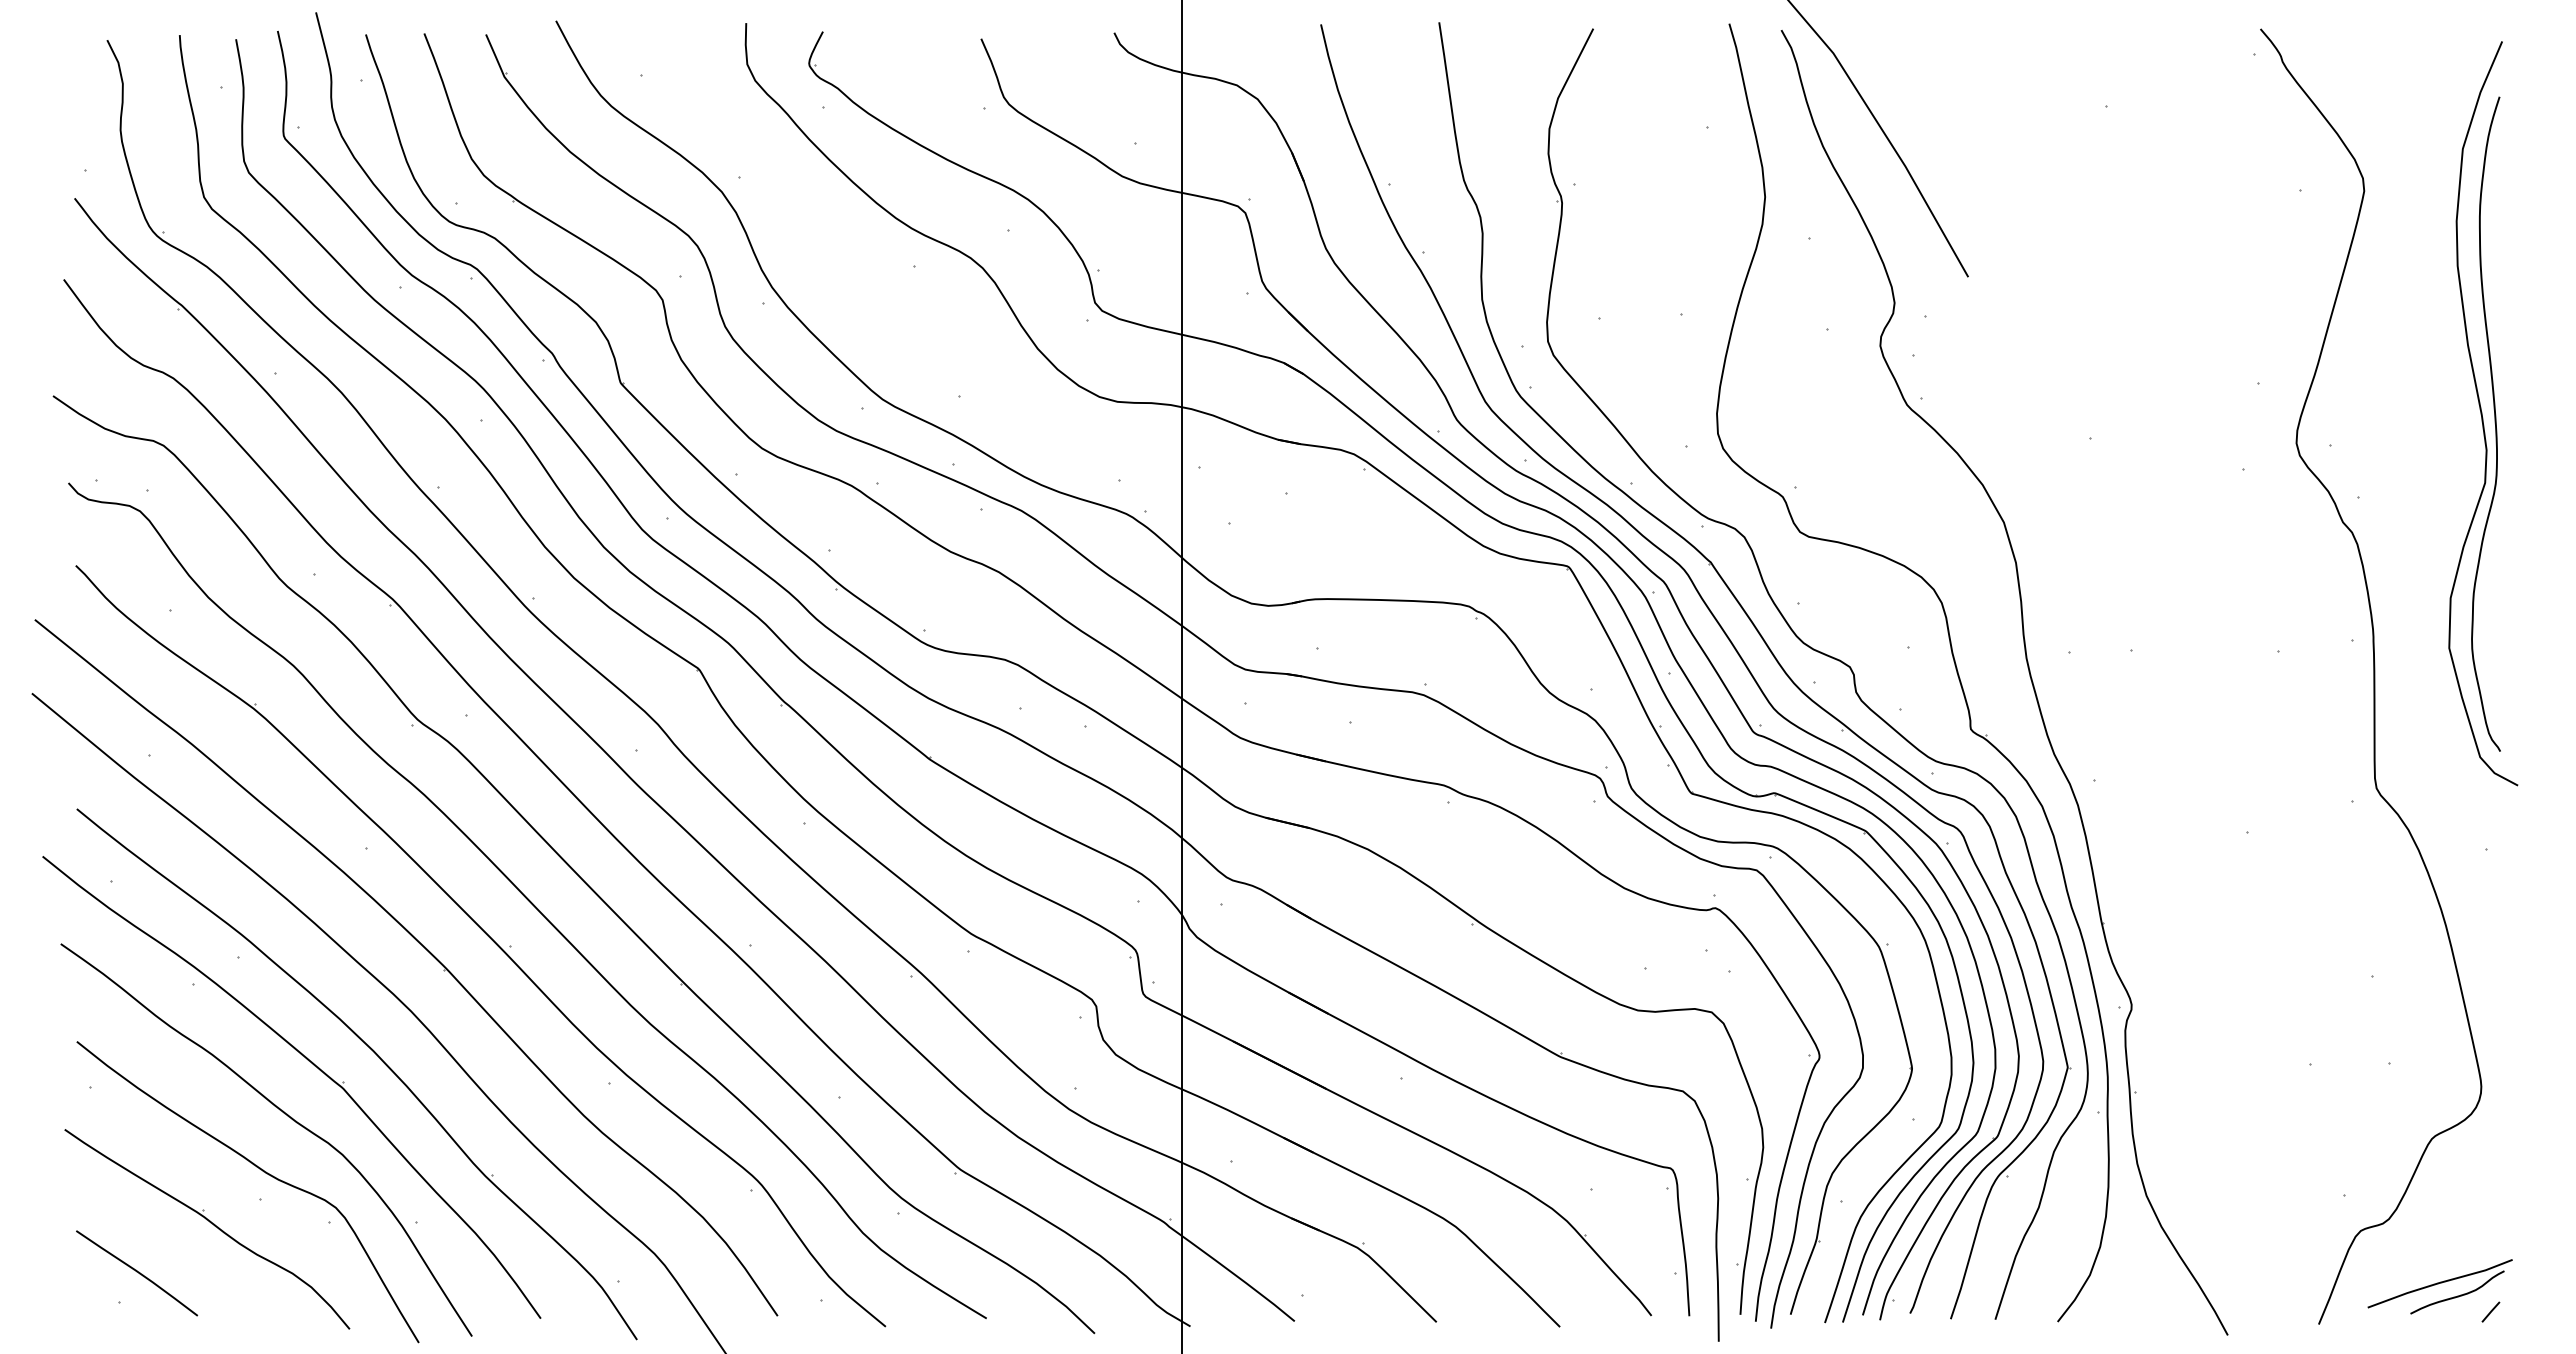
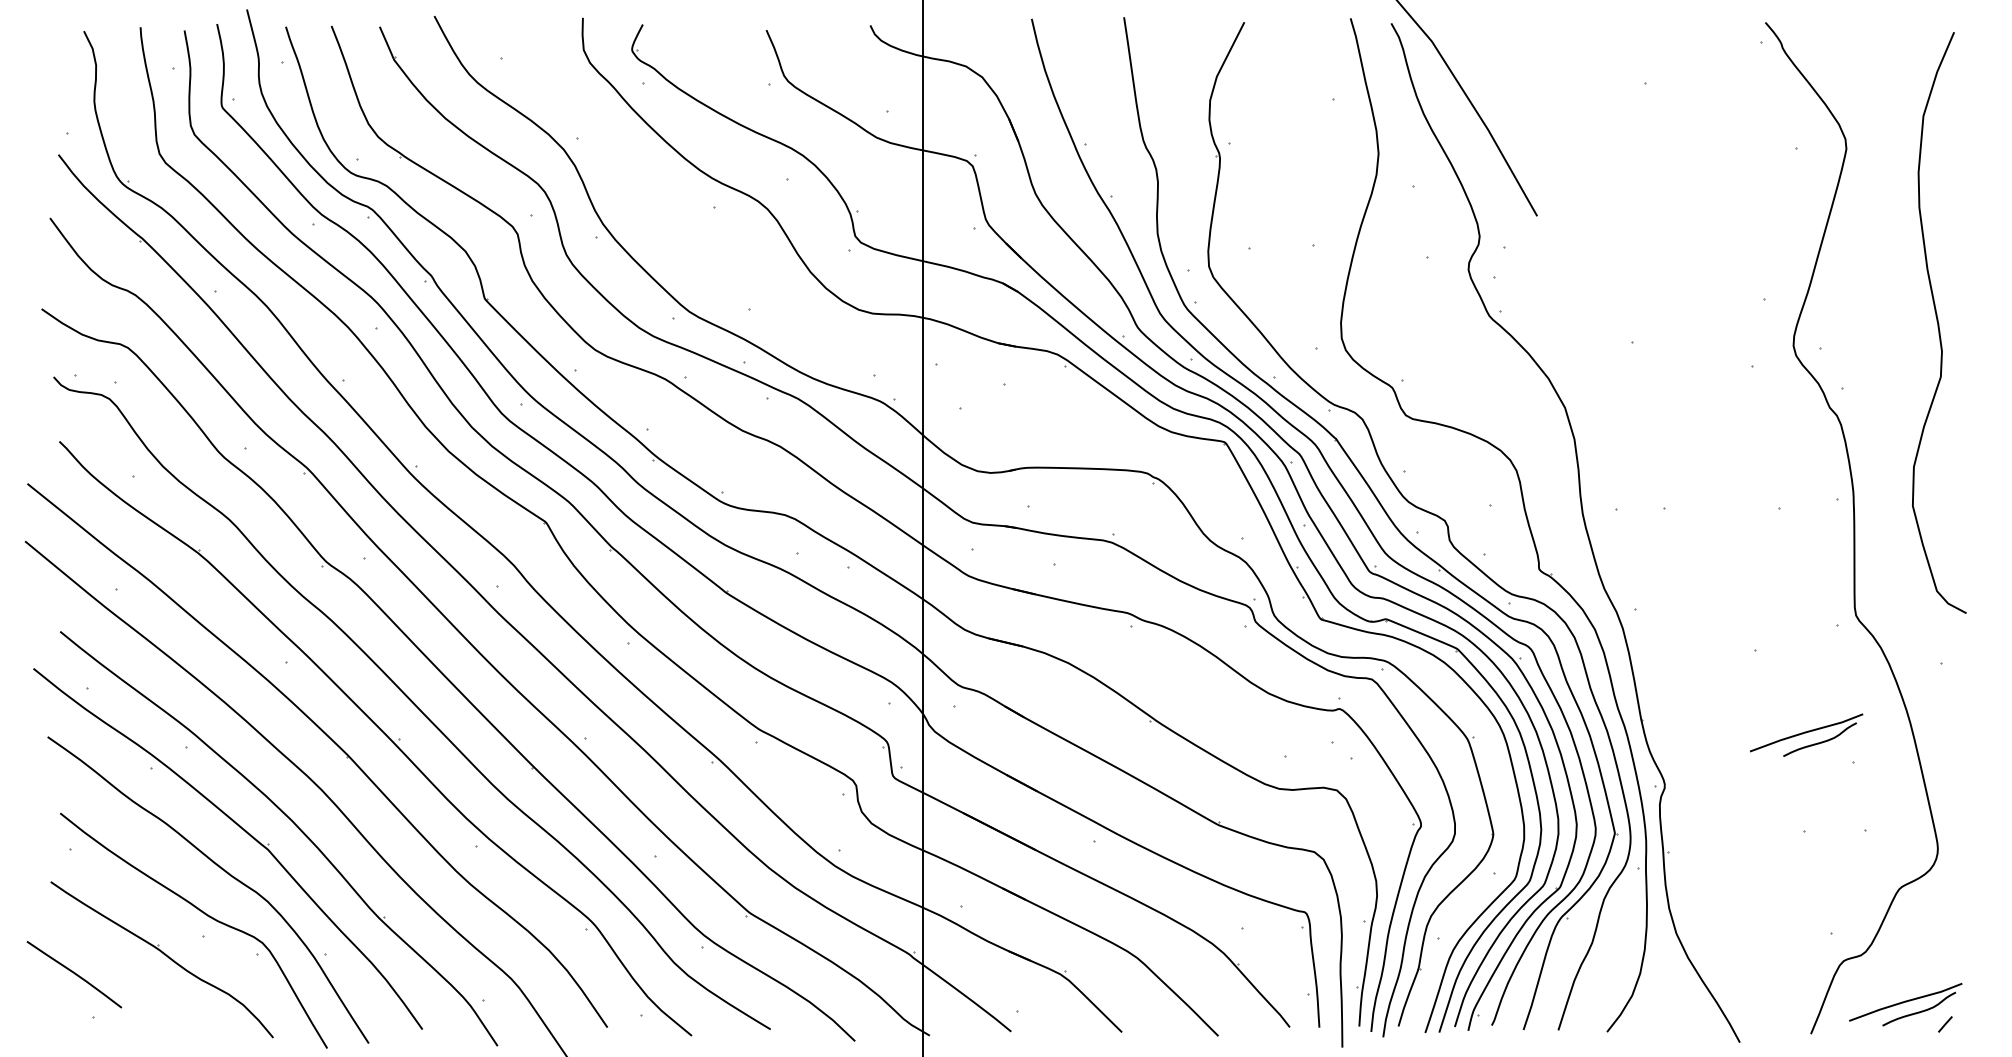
curve: (2494, 423) -> (1948, 330), removed
part: (2312, 941) -> (1806, 735), added
curve: (137, 1272) -> (74, 974), moved

